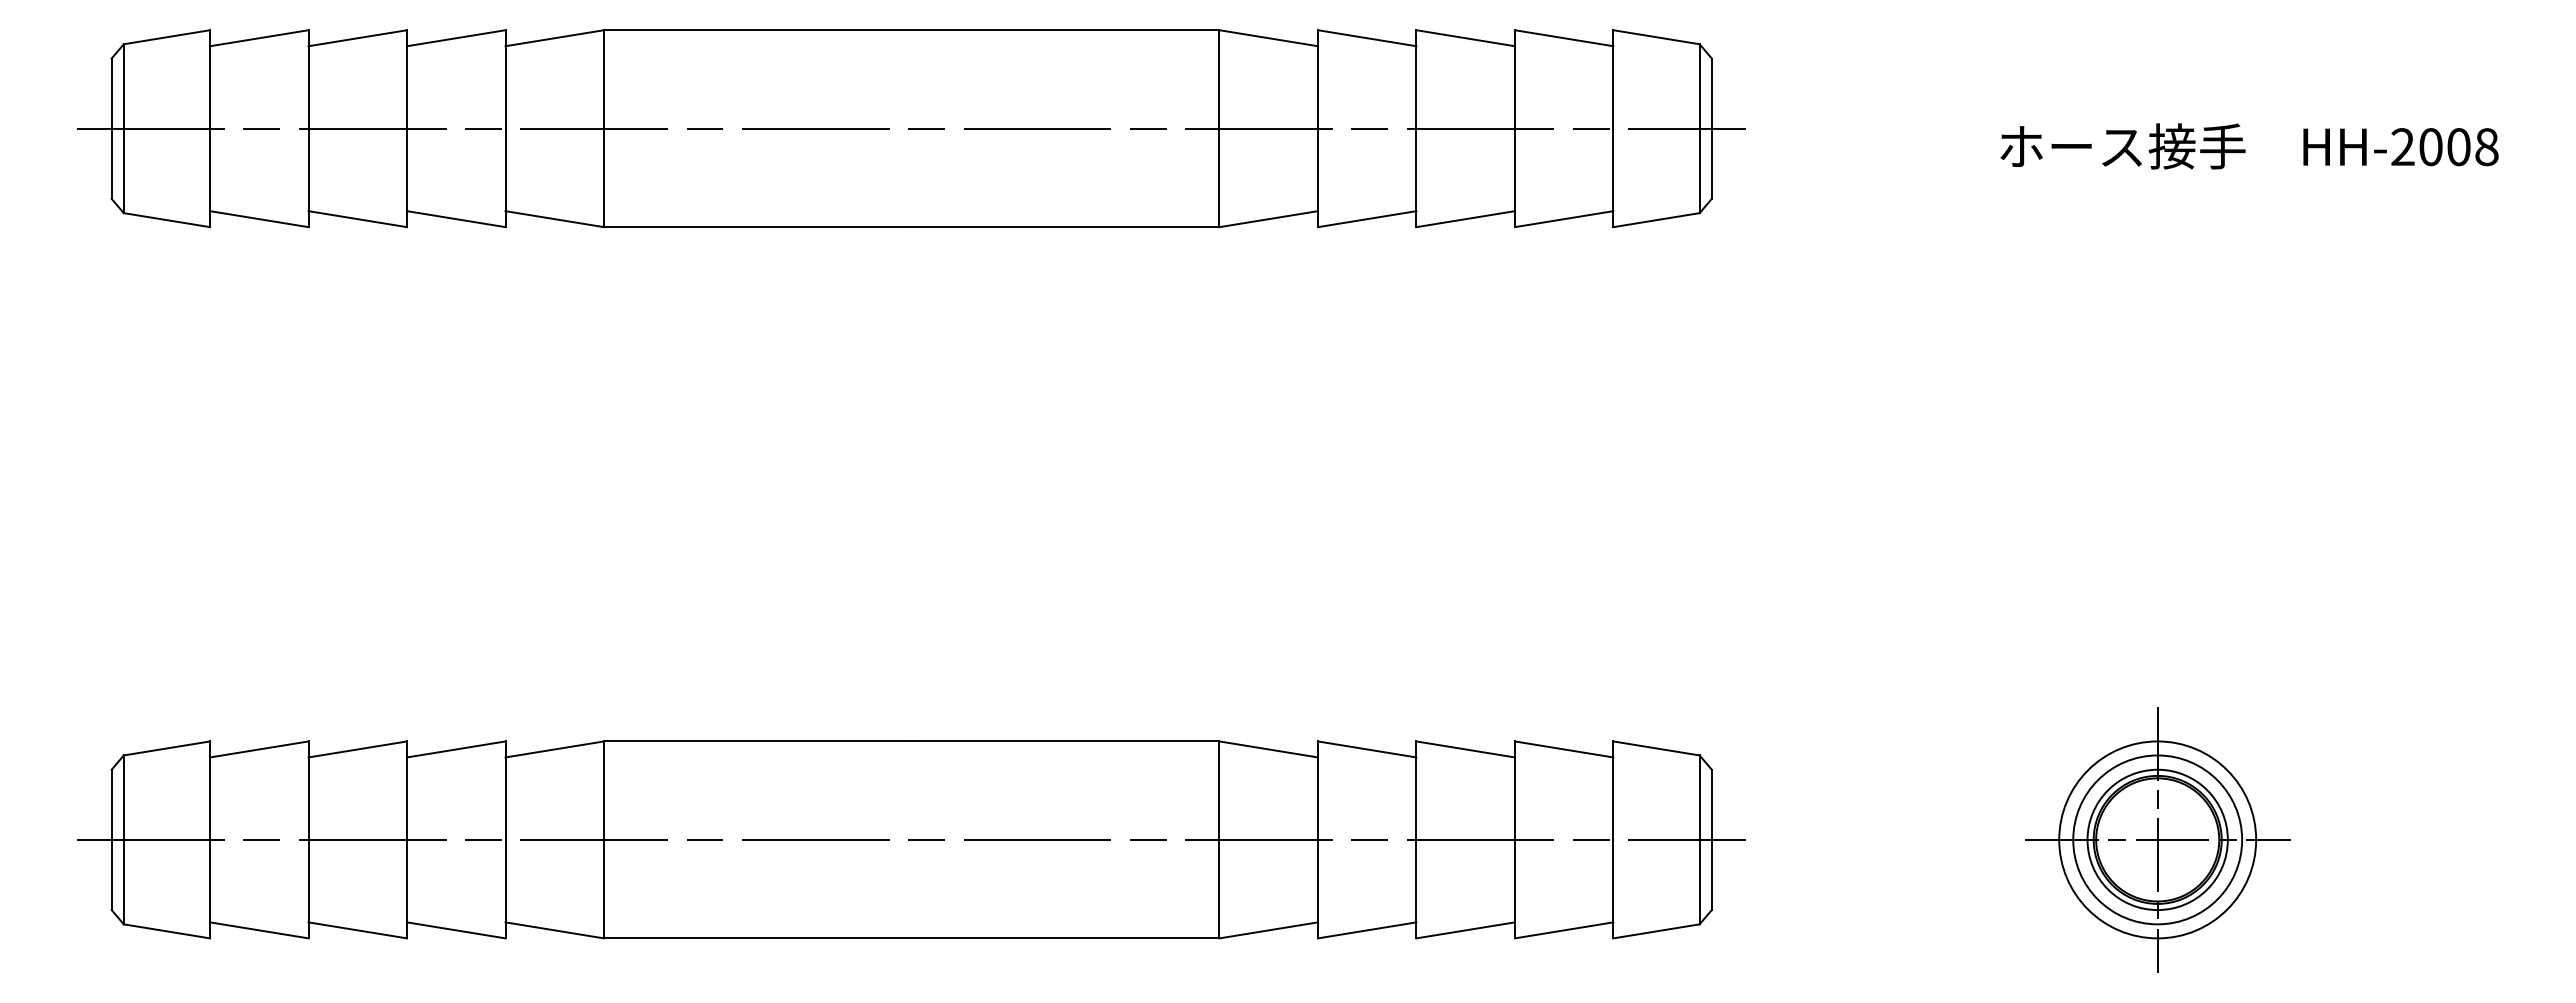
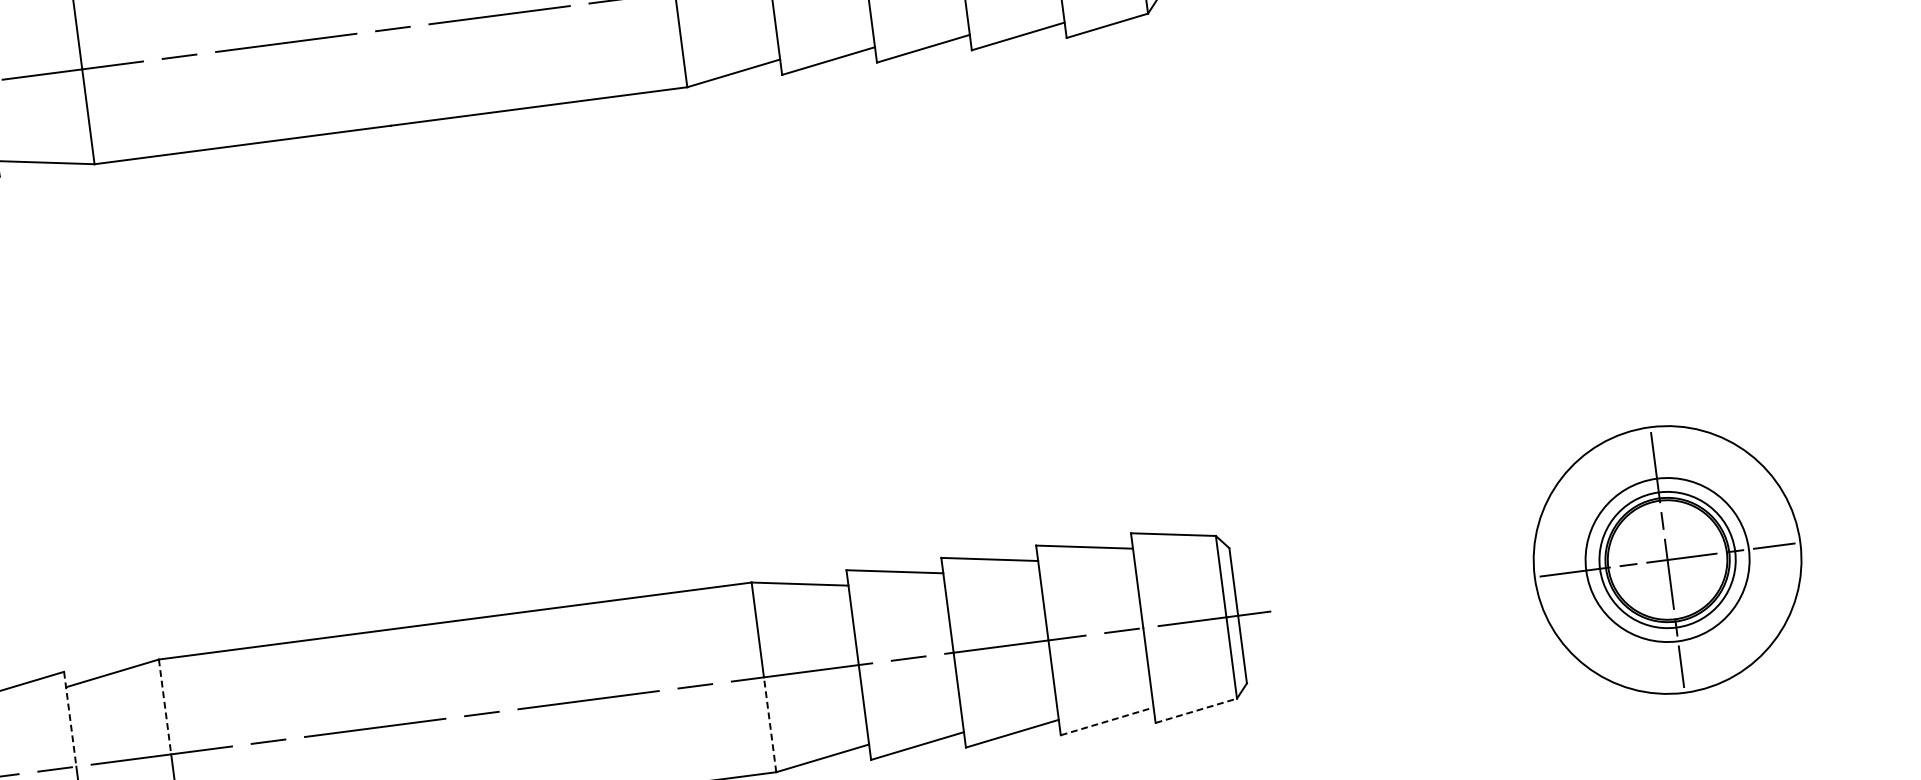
line: (505, 791) -> (70, 720), solid -> dashed
line: (604, 791) -> (165, 707), solid -> dashed
circle: (2157, 839) -> (1667, 559), size x1.4
line: (1219, 888) -> (770, 724), solid -> dashed
line: (1564, 930) -> (1107, 721), solid -> dashed
line: (1656, 931) -> (1196, 710), solid -> dashed

